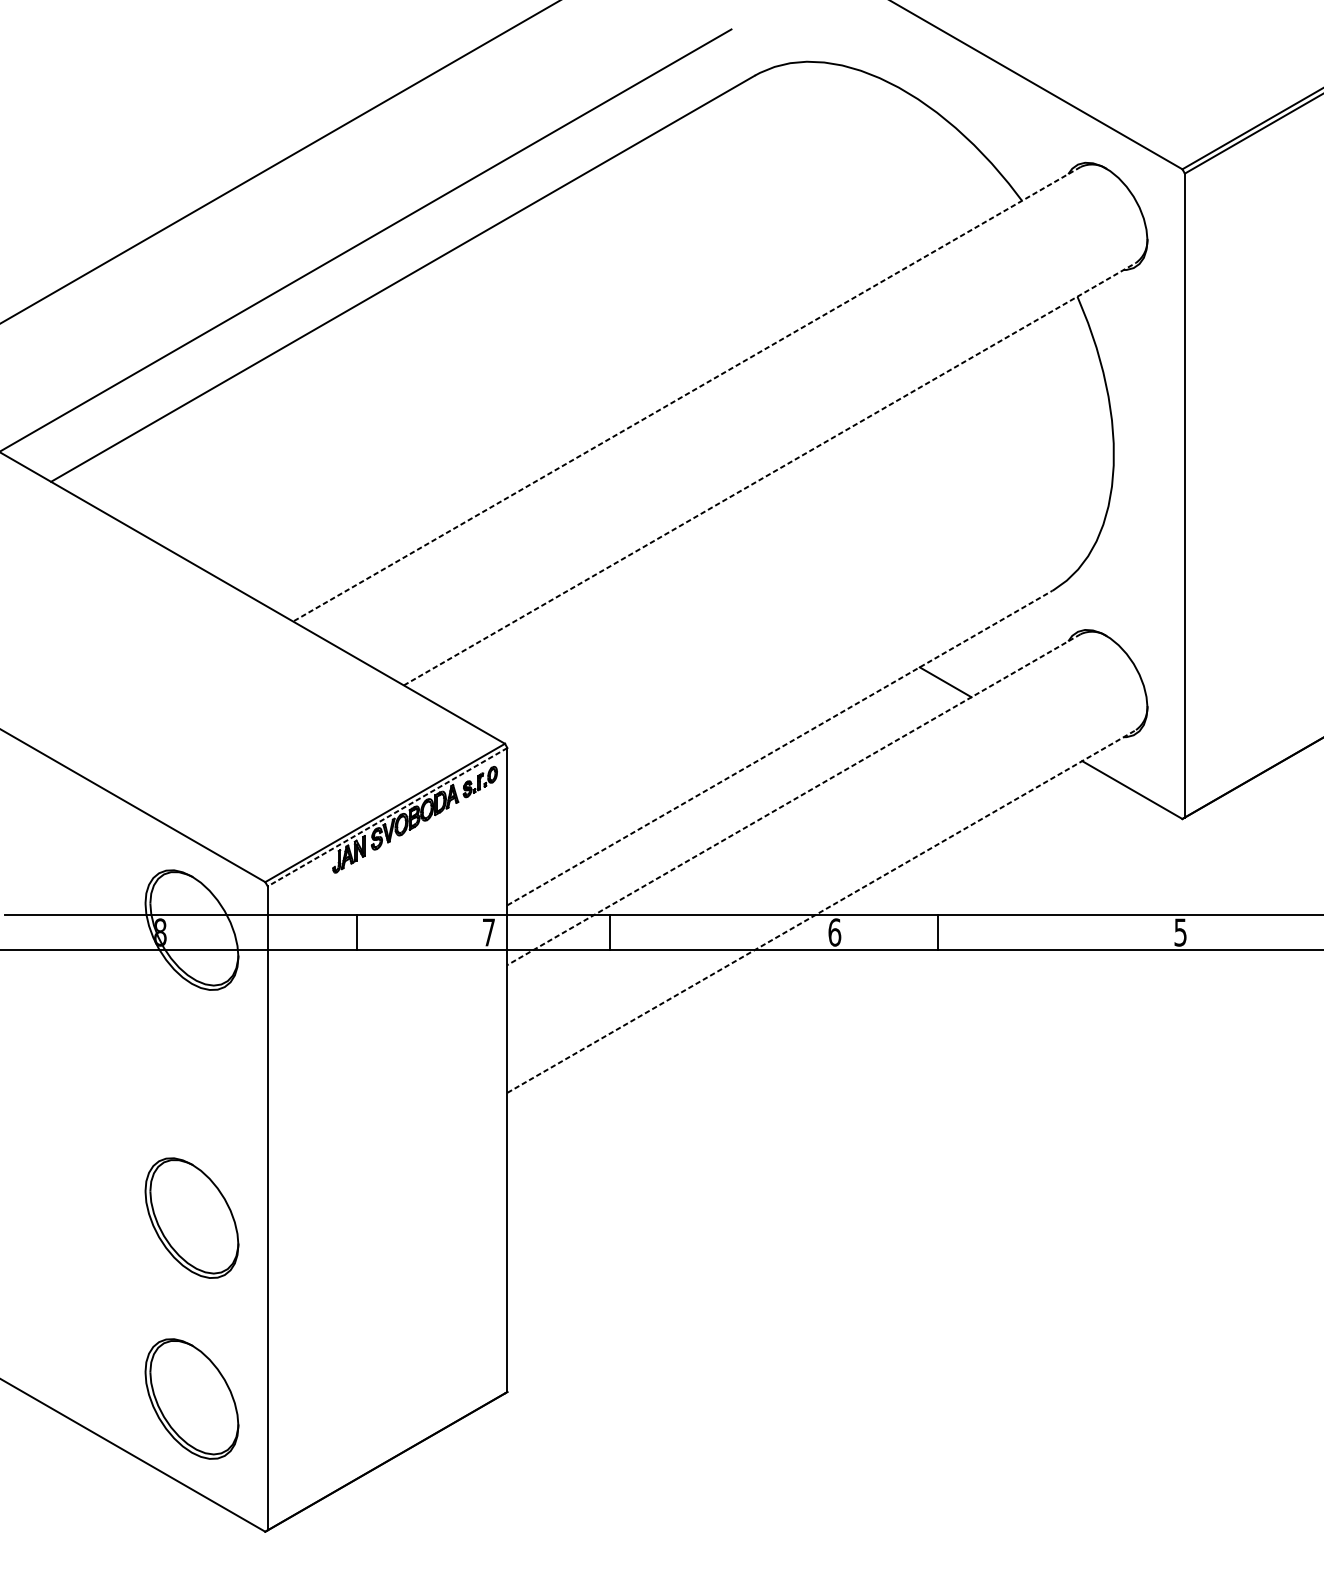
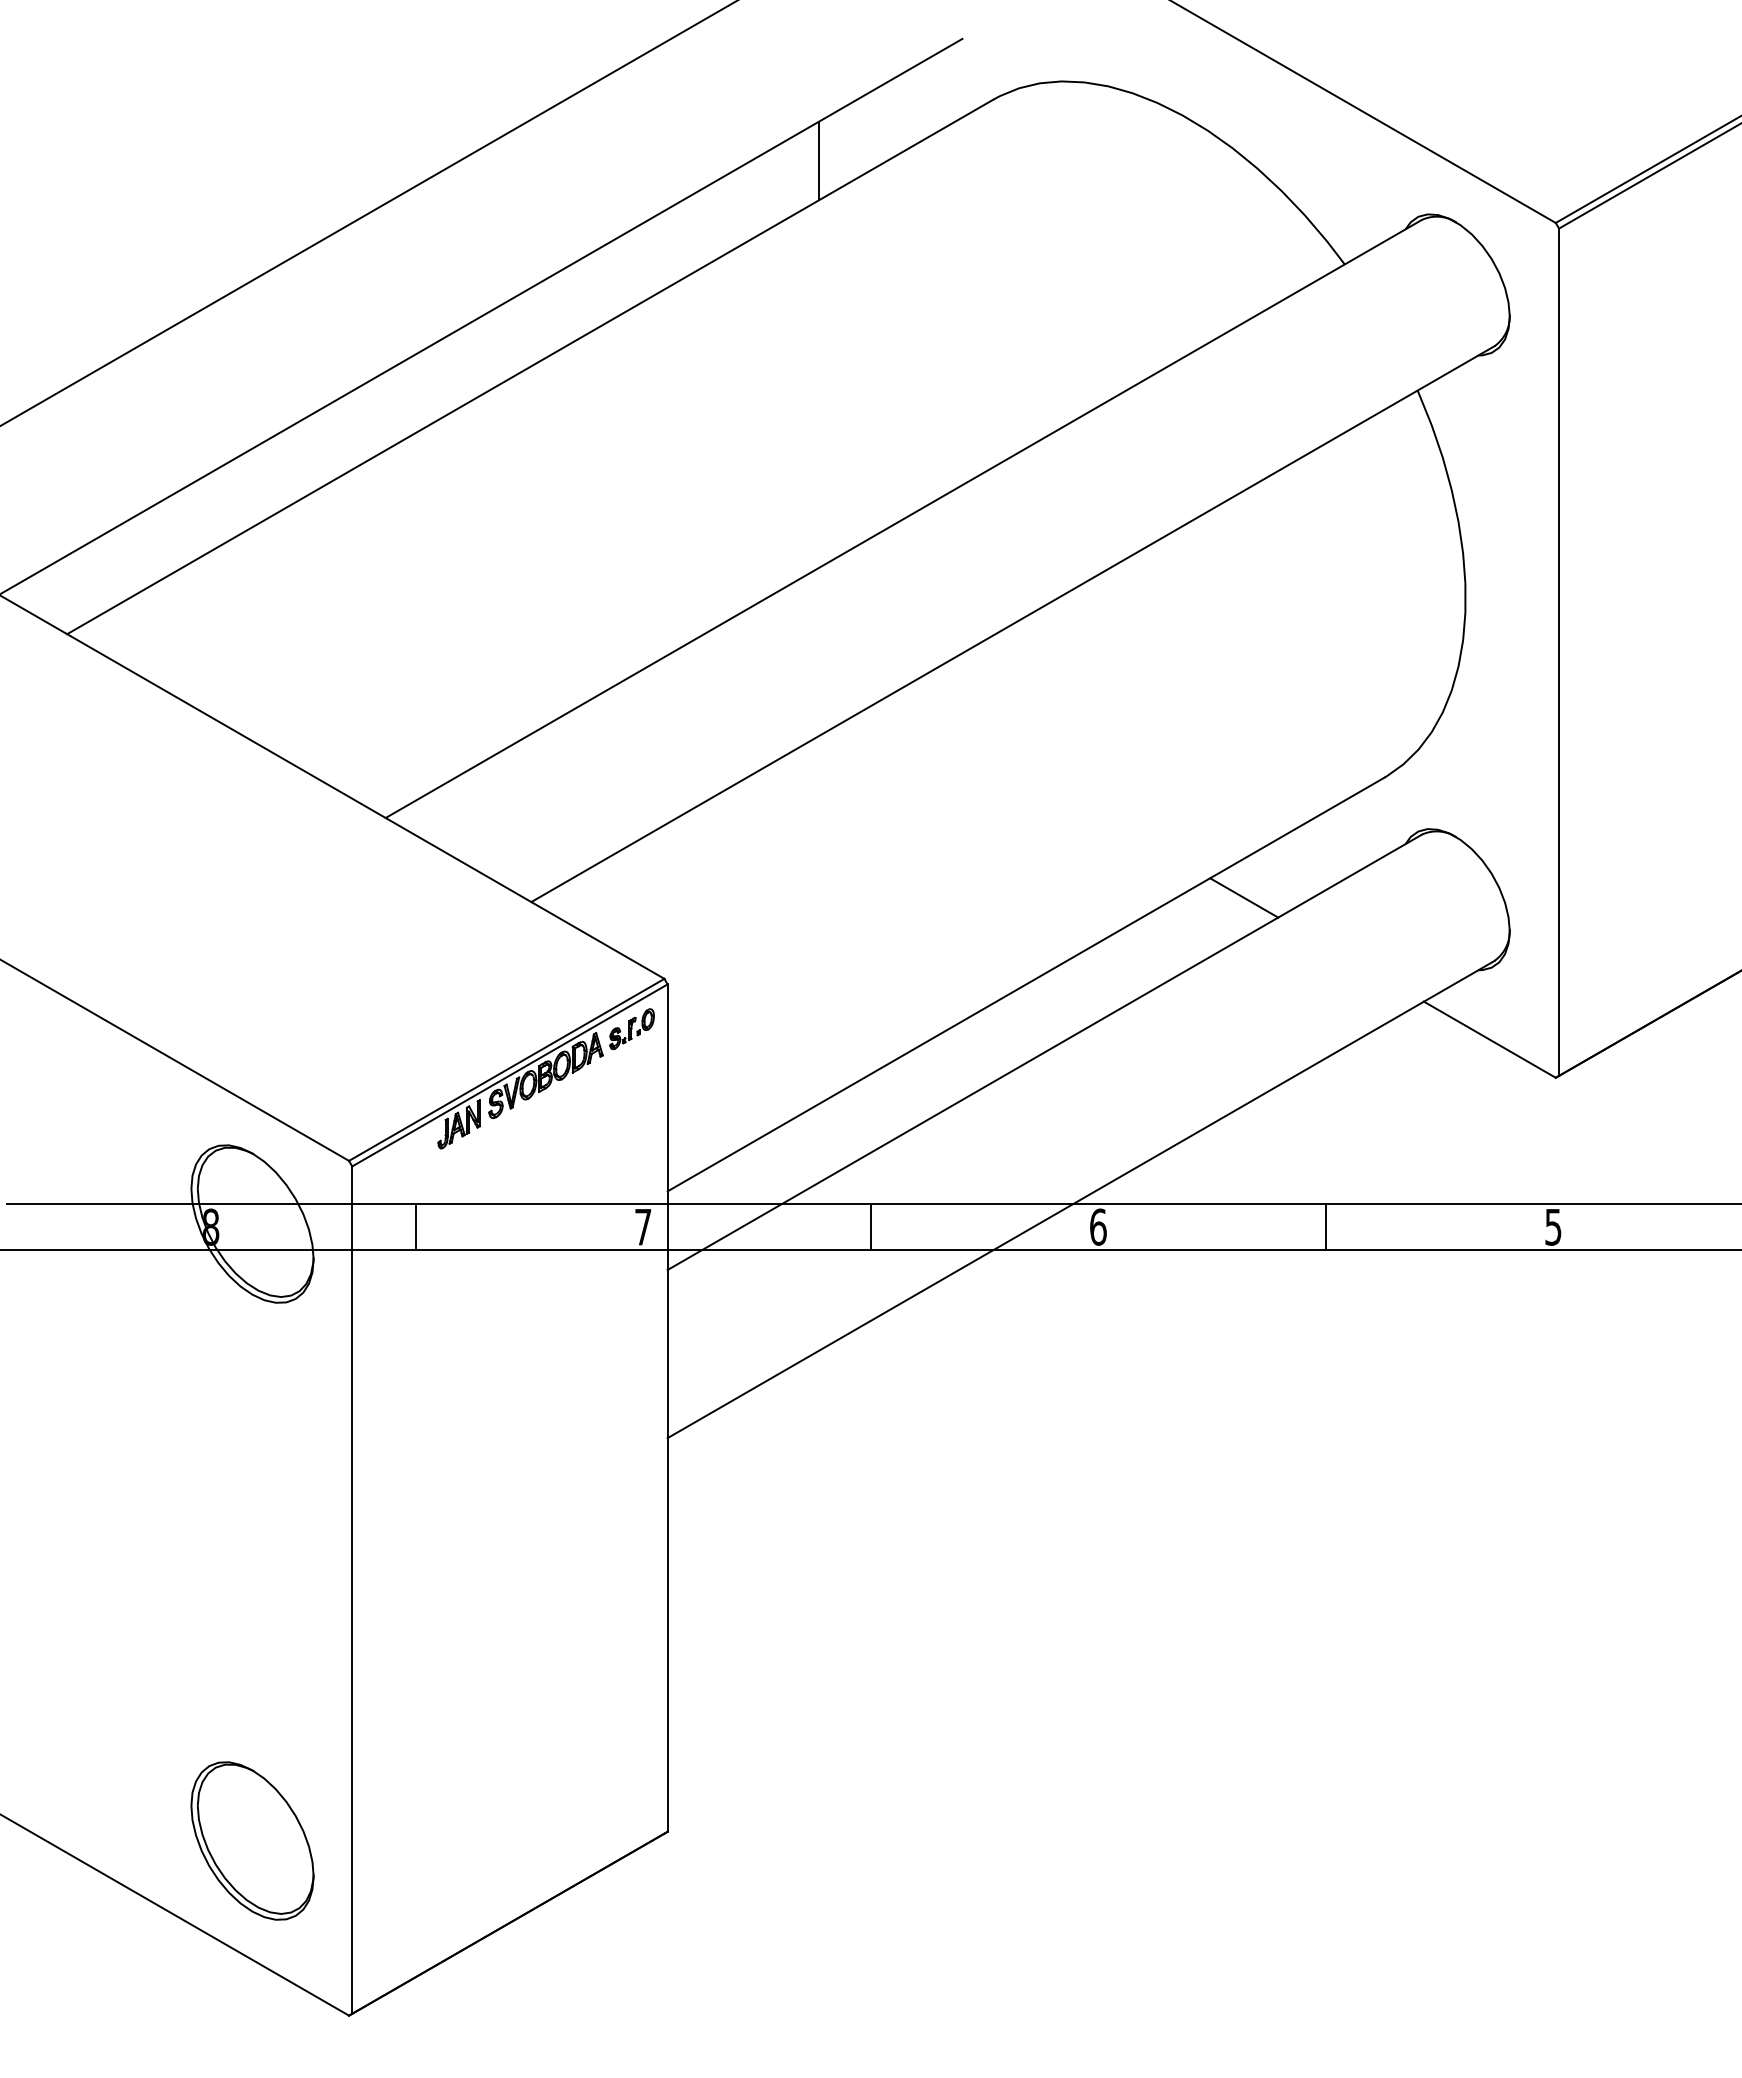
line: (622, 121) -> (818, 160), added
line: (686, 394) -> (903, 519), dashed -> solid
line: (770, 473) -> (1013, 623), dashed -> solid
line: (780, 748) -> (1026, 984), dashed -> solid
line: (793, 799) -> (1044, 1052), dashed -> solid
line: (387, 817) -> (509, 1075), dashed -> solid
line: (821, 911) -> (1081, 1199), dashed -> solid
line: (357, 932) -> (416, 1226), moved
line: (609, 932) -> (871, 1226), moved
line: (938, 932) -> (1326, 1226), moved
part: (191, 1217) -> (252, 1602), removed

